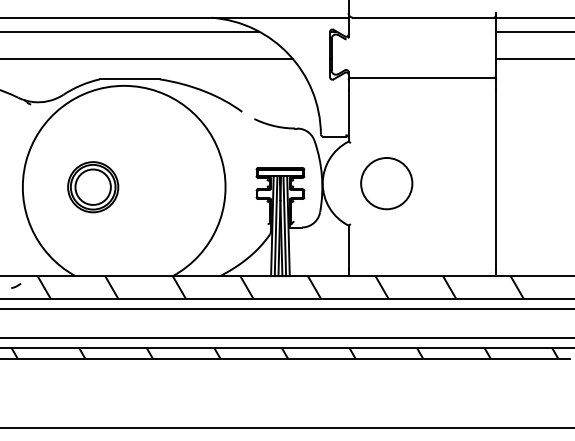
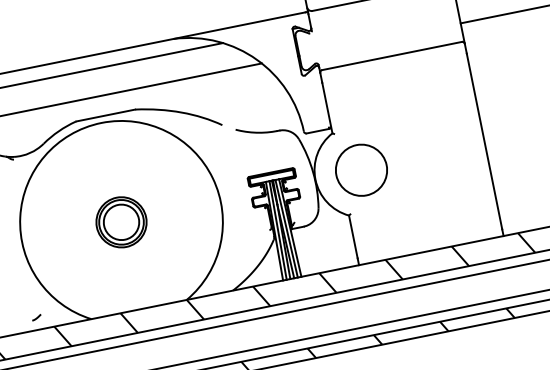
circle: (386, 183) -> (361, 170), moved
part: (93, 187) -> (121, 222), moved
curve: (16, 285) -> (36, 317), moved

